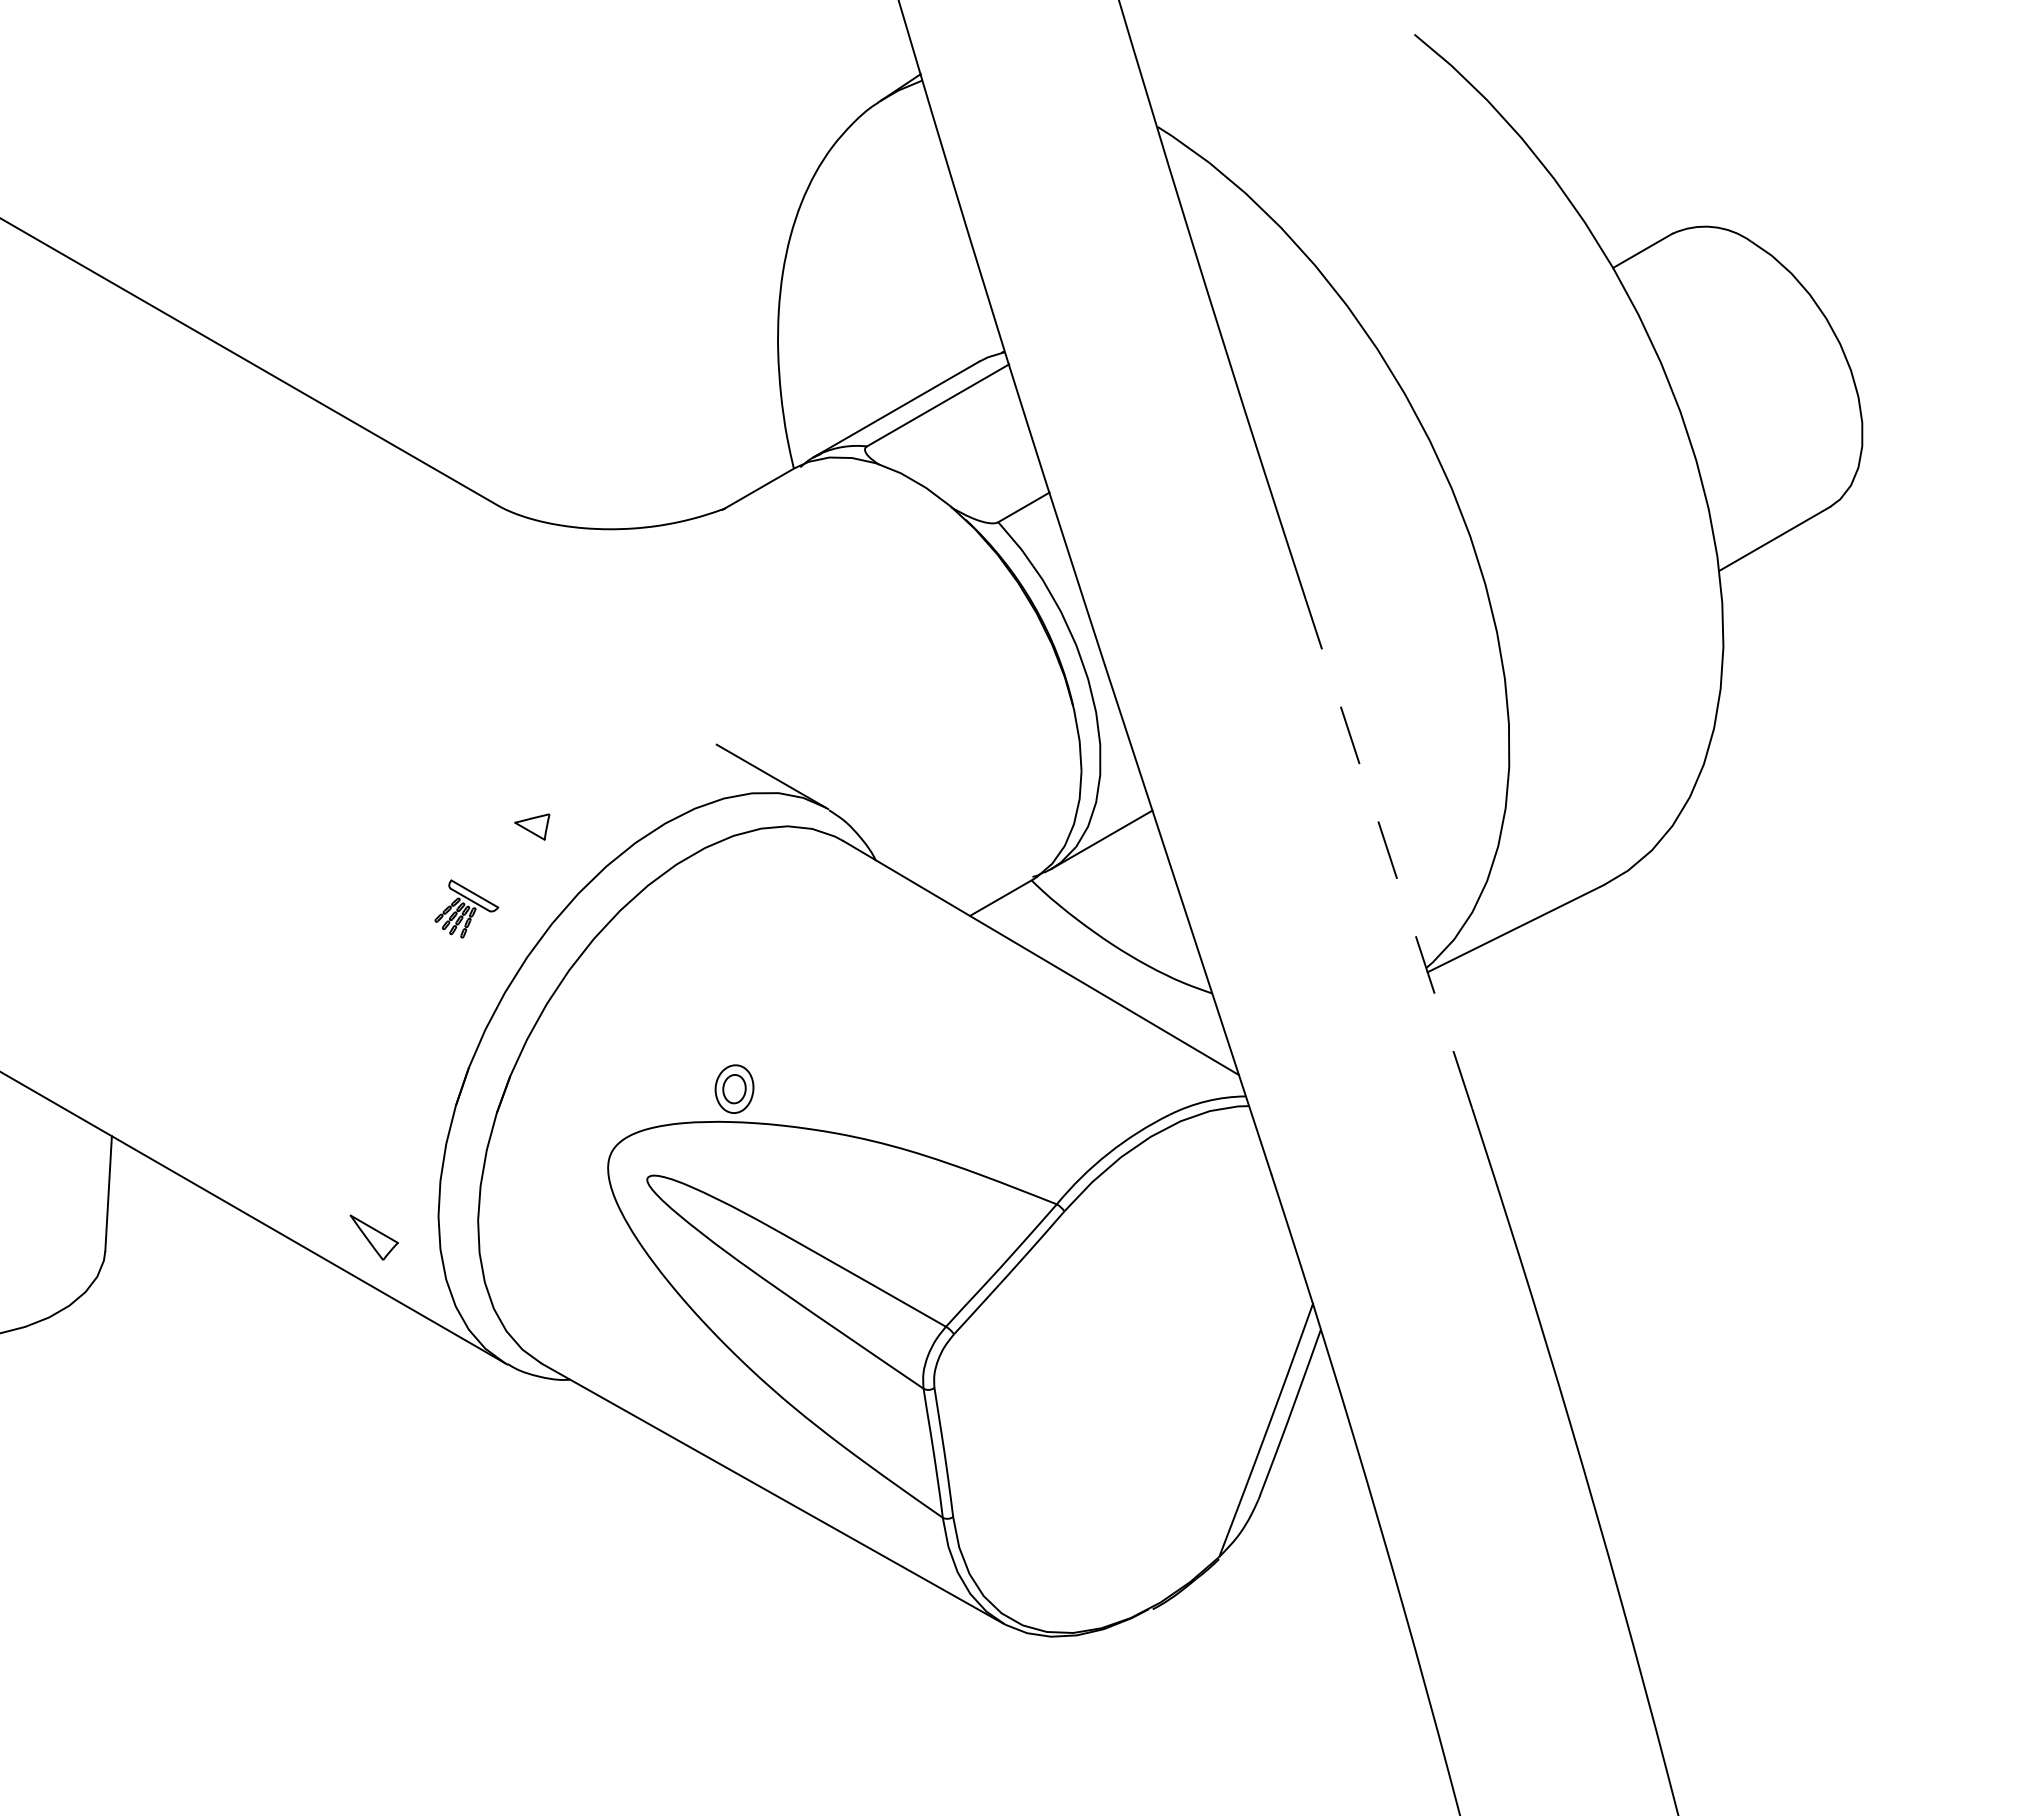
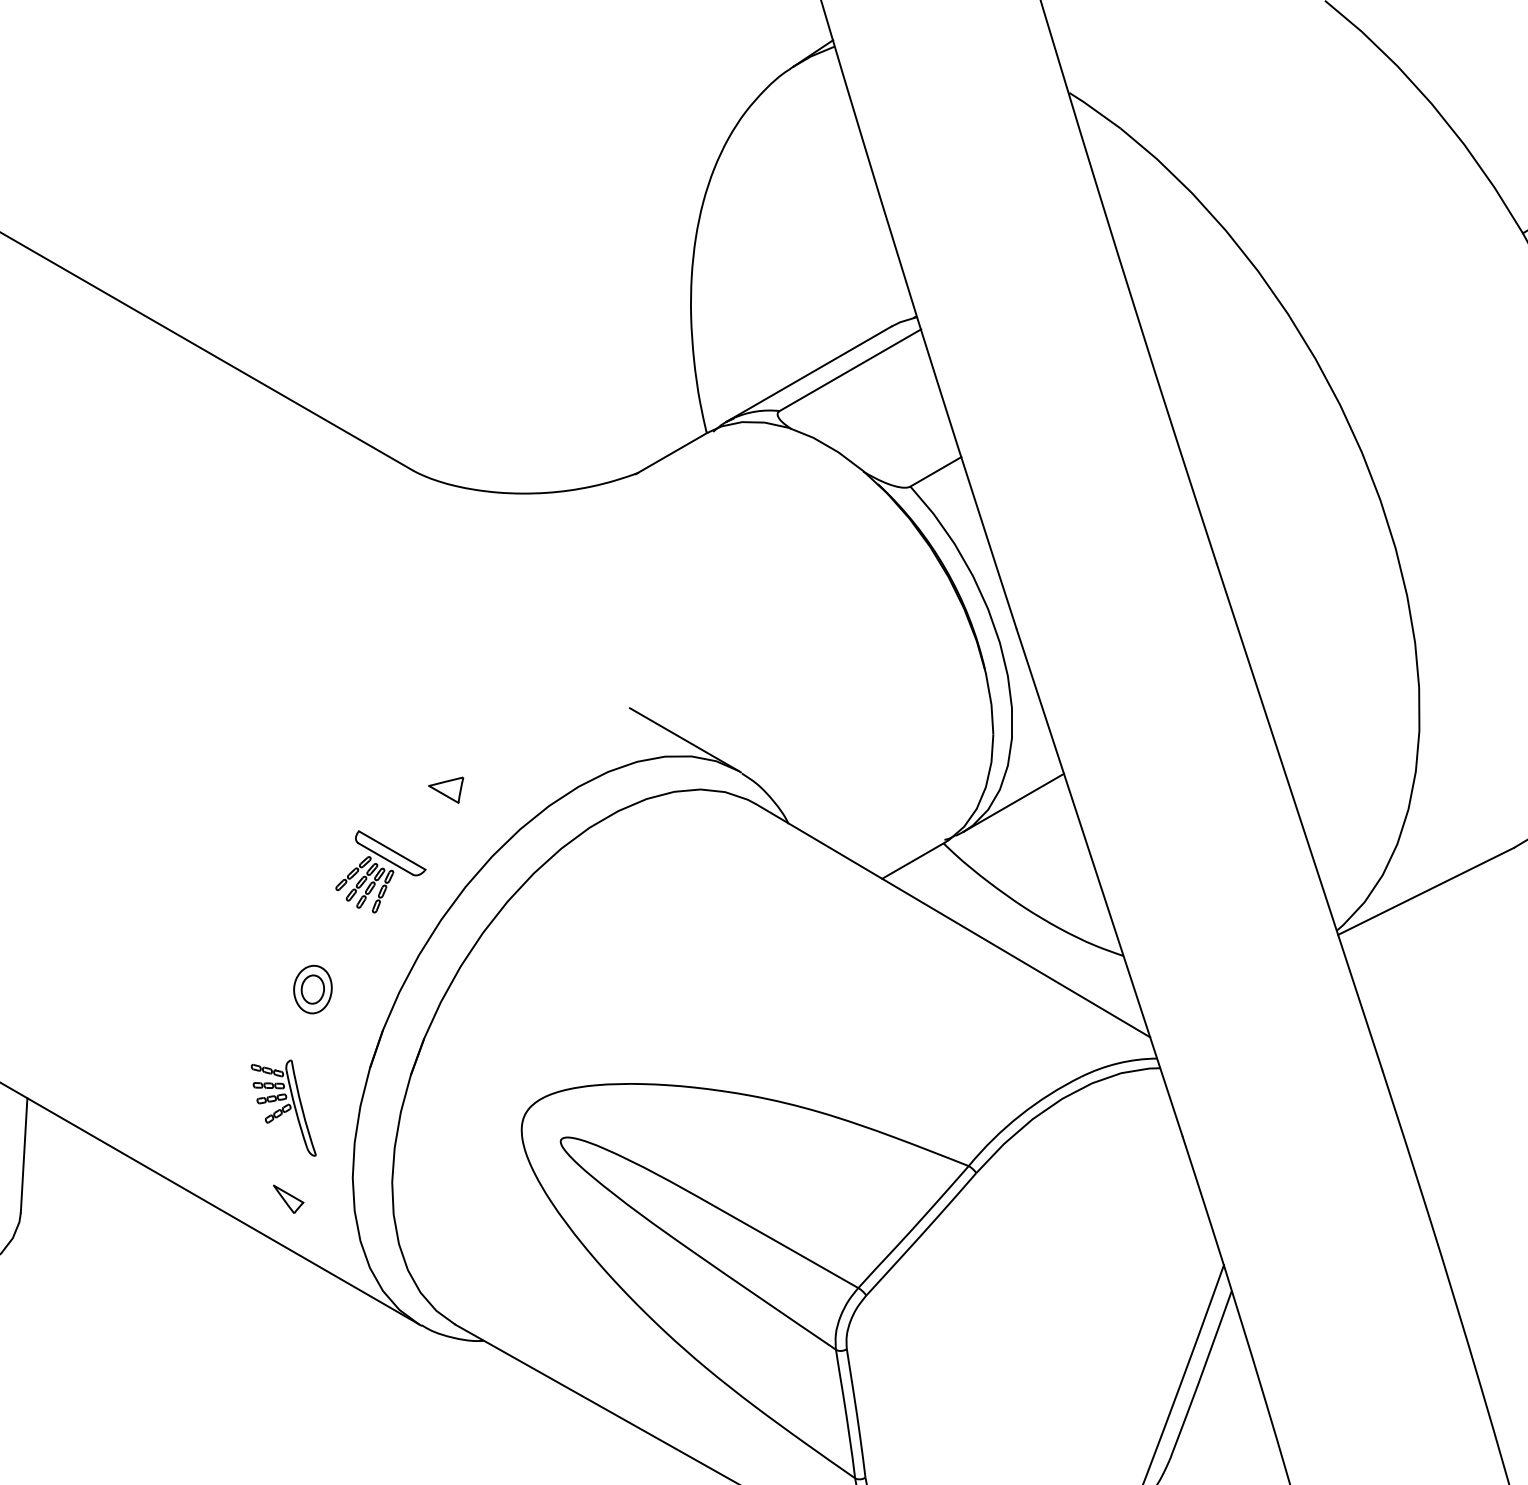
line: (1389, 854) -> (1300, 817), dashed -> solid
part: (466, 908) -> (380, 871), size x1.43
part: (734, 1088) -> (312, 988), moved
part: (369, 1145) -> (284, 1107), added
part: (373, 1237) -> (287, 1199), size x0.62

